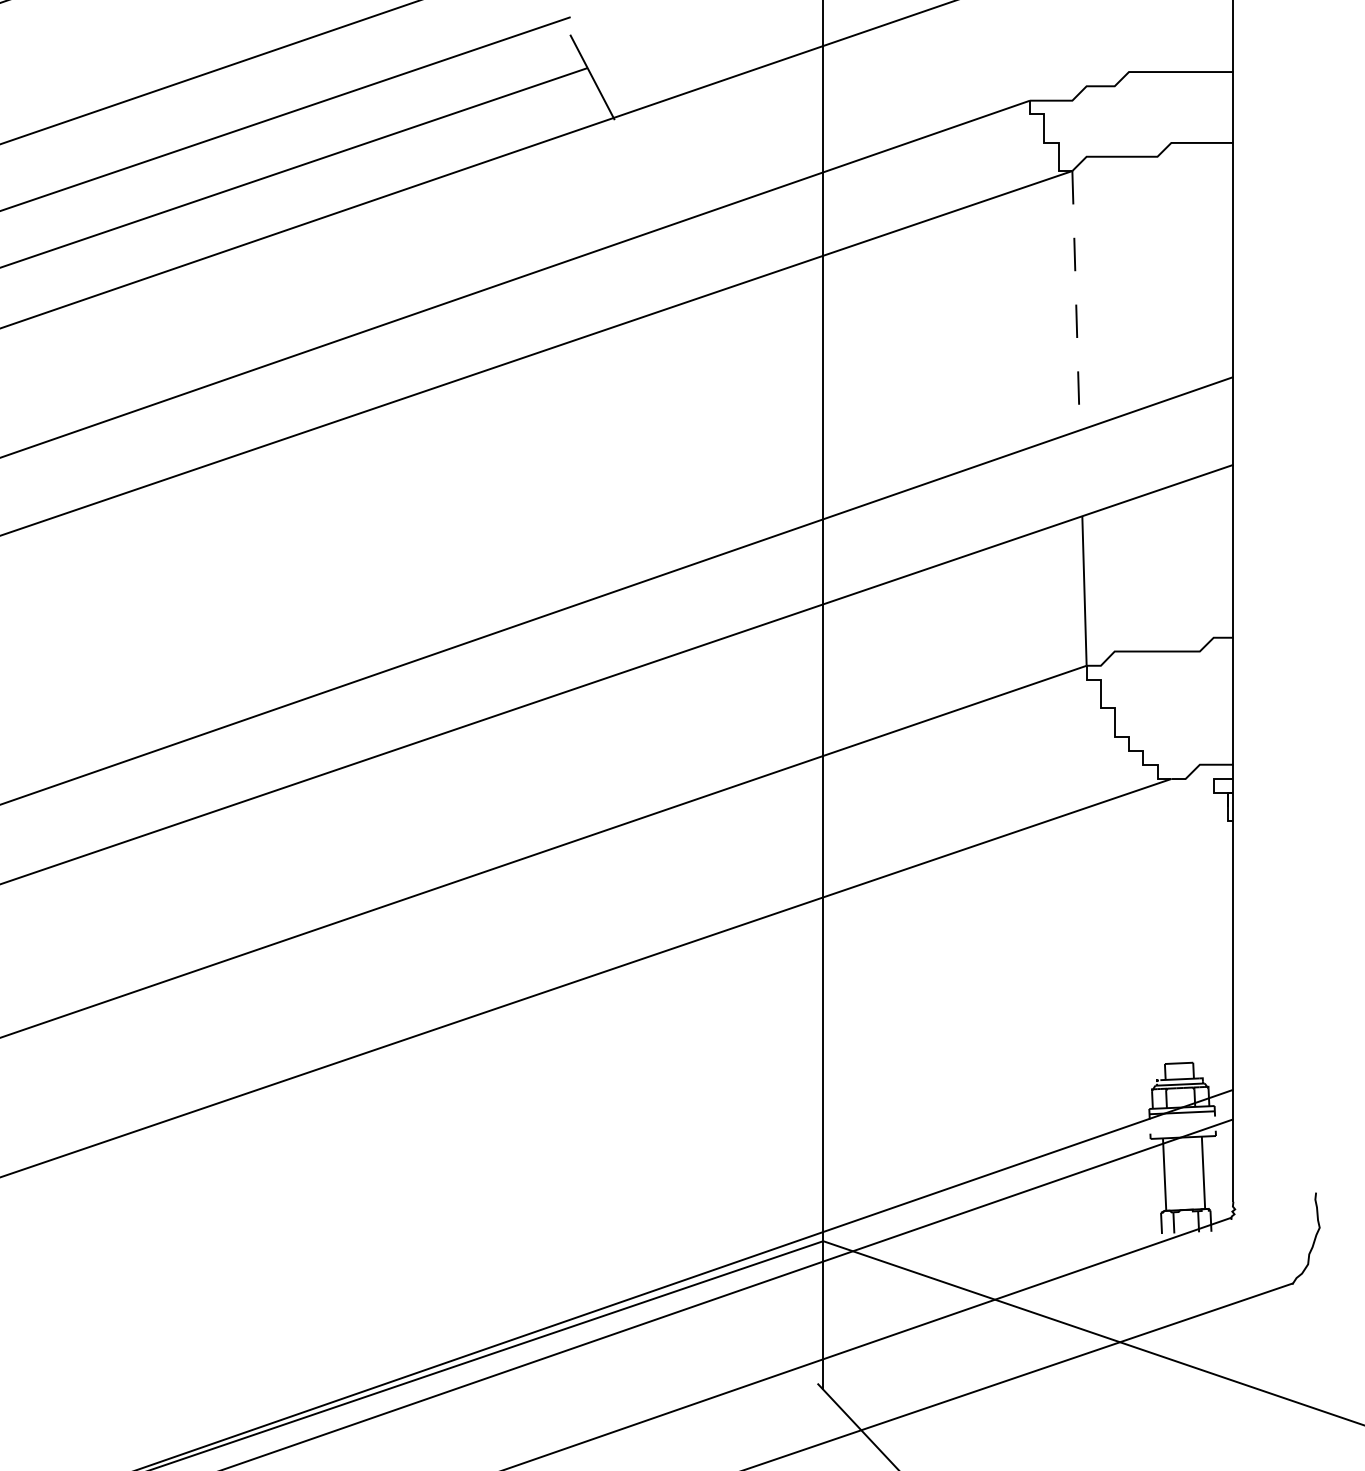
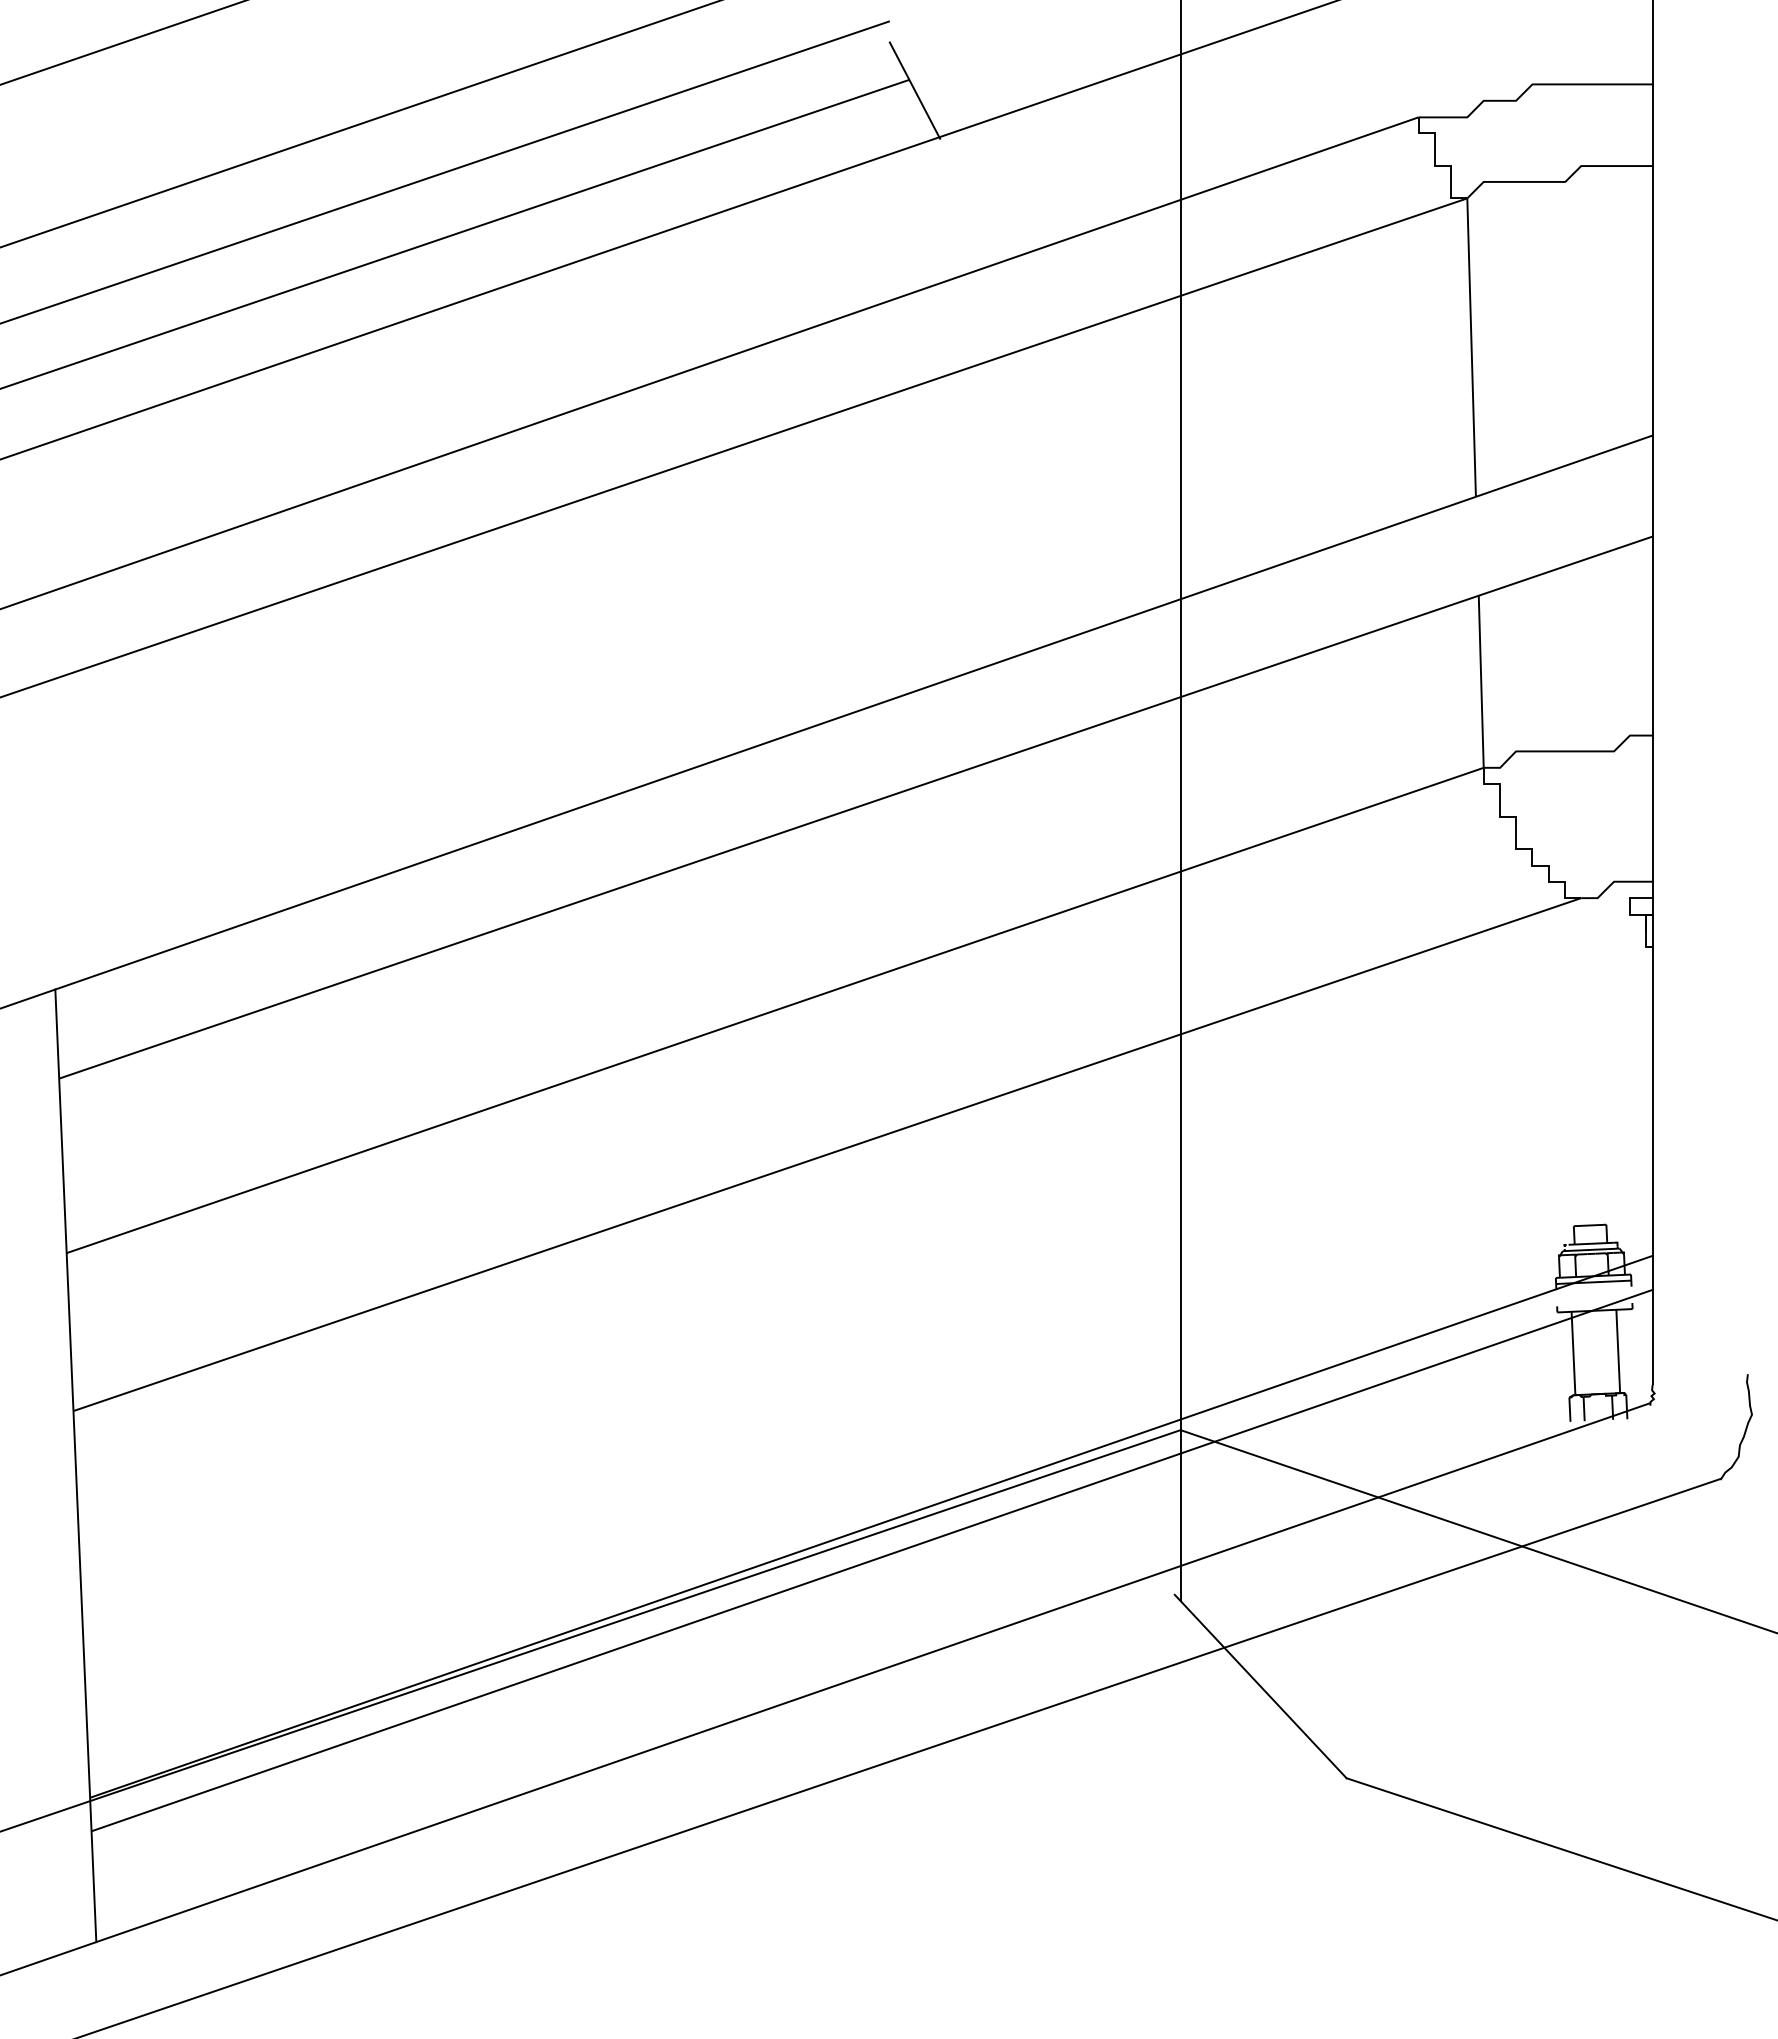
line: (1076, 301) -> (1471, 348), dashed -> solid

